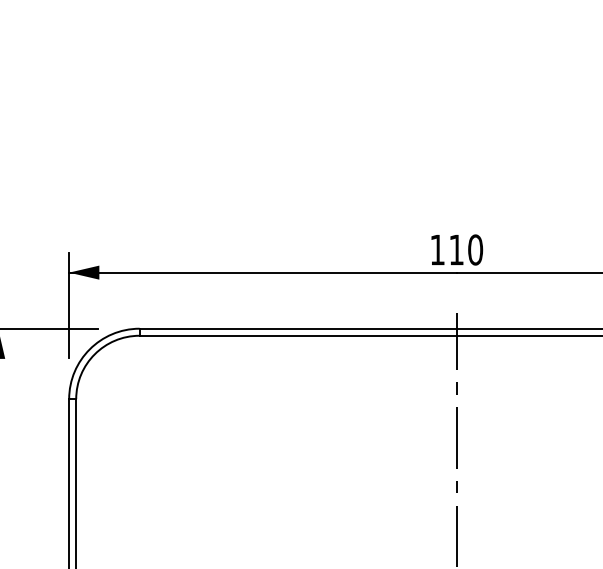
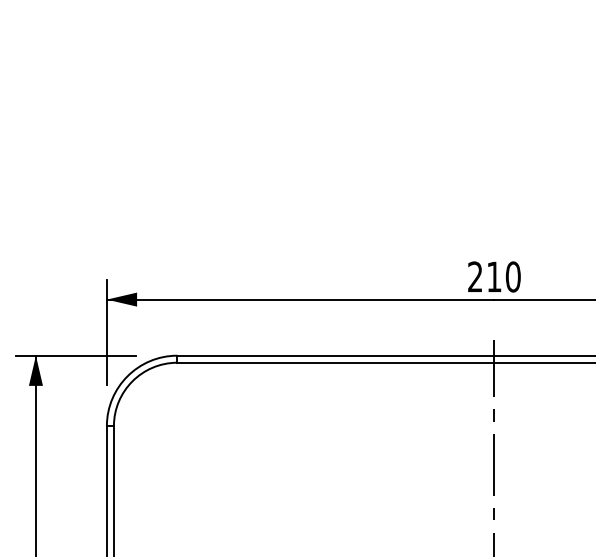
text: (437, 249) -> (475, 276), 110 -> 210

